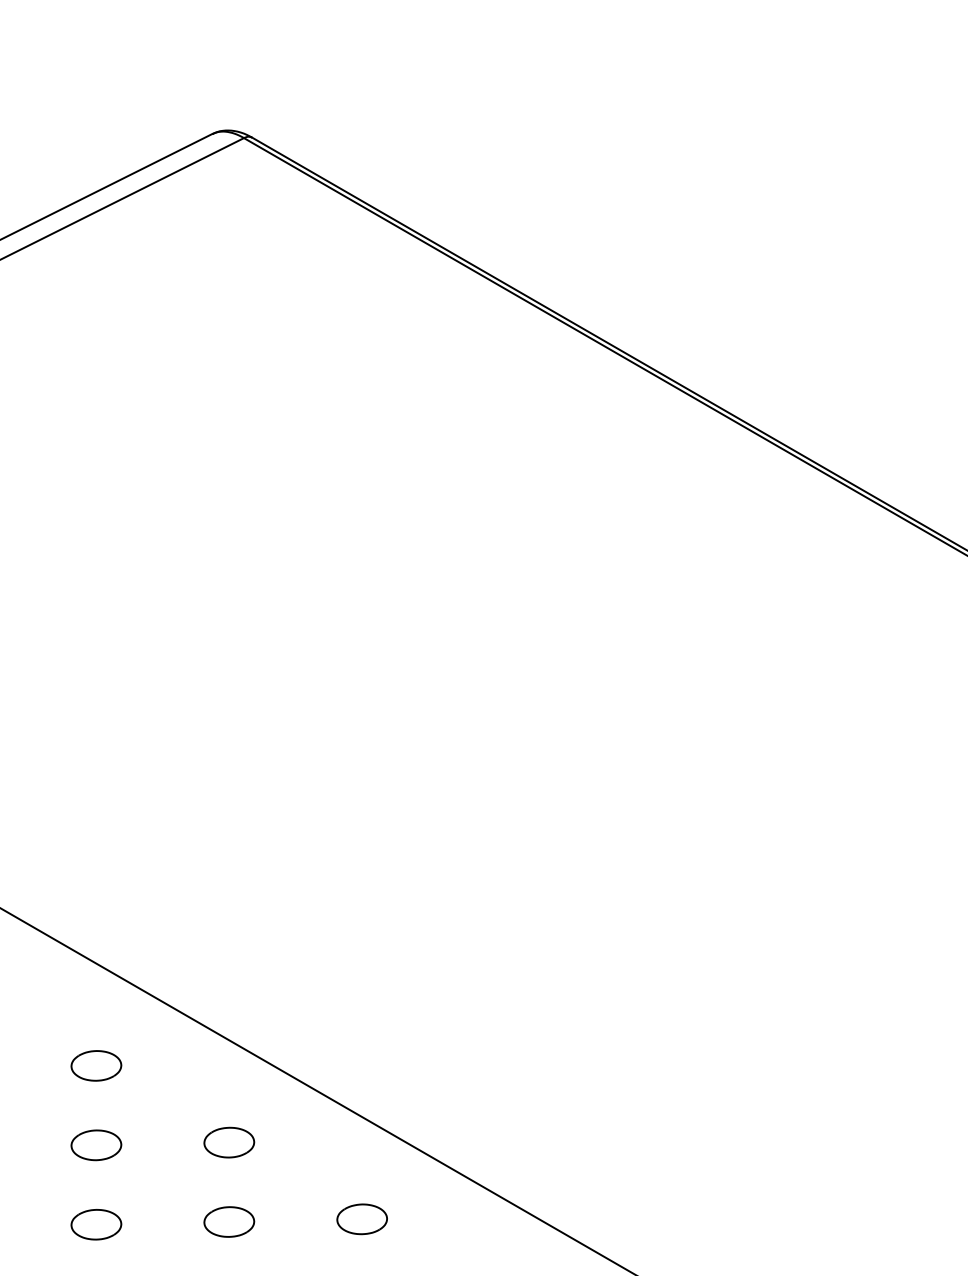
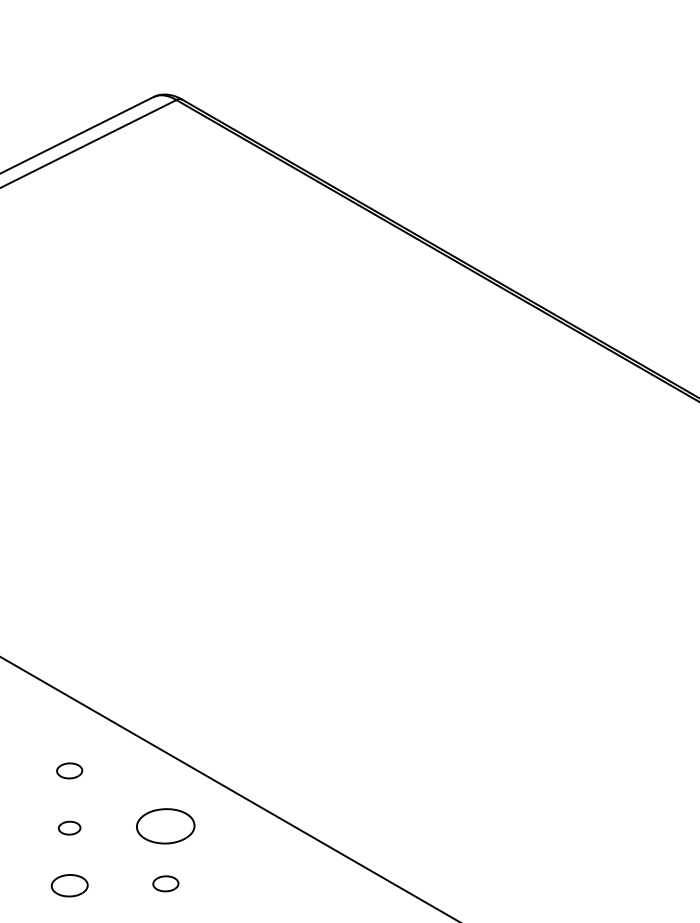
part: (96, 1065) -> (69, 770), size x0.7
part: (228, 1142) -> (165, 826), size x1.6
part: (96, 1144) -> (69, 827), size x0.6
part: (361, 1218) -> (261, 881), removed
part: (228, 1221) -> (165, 883), size x0.7

